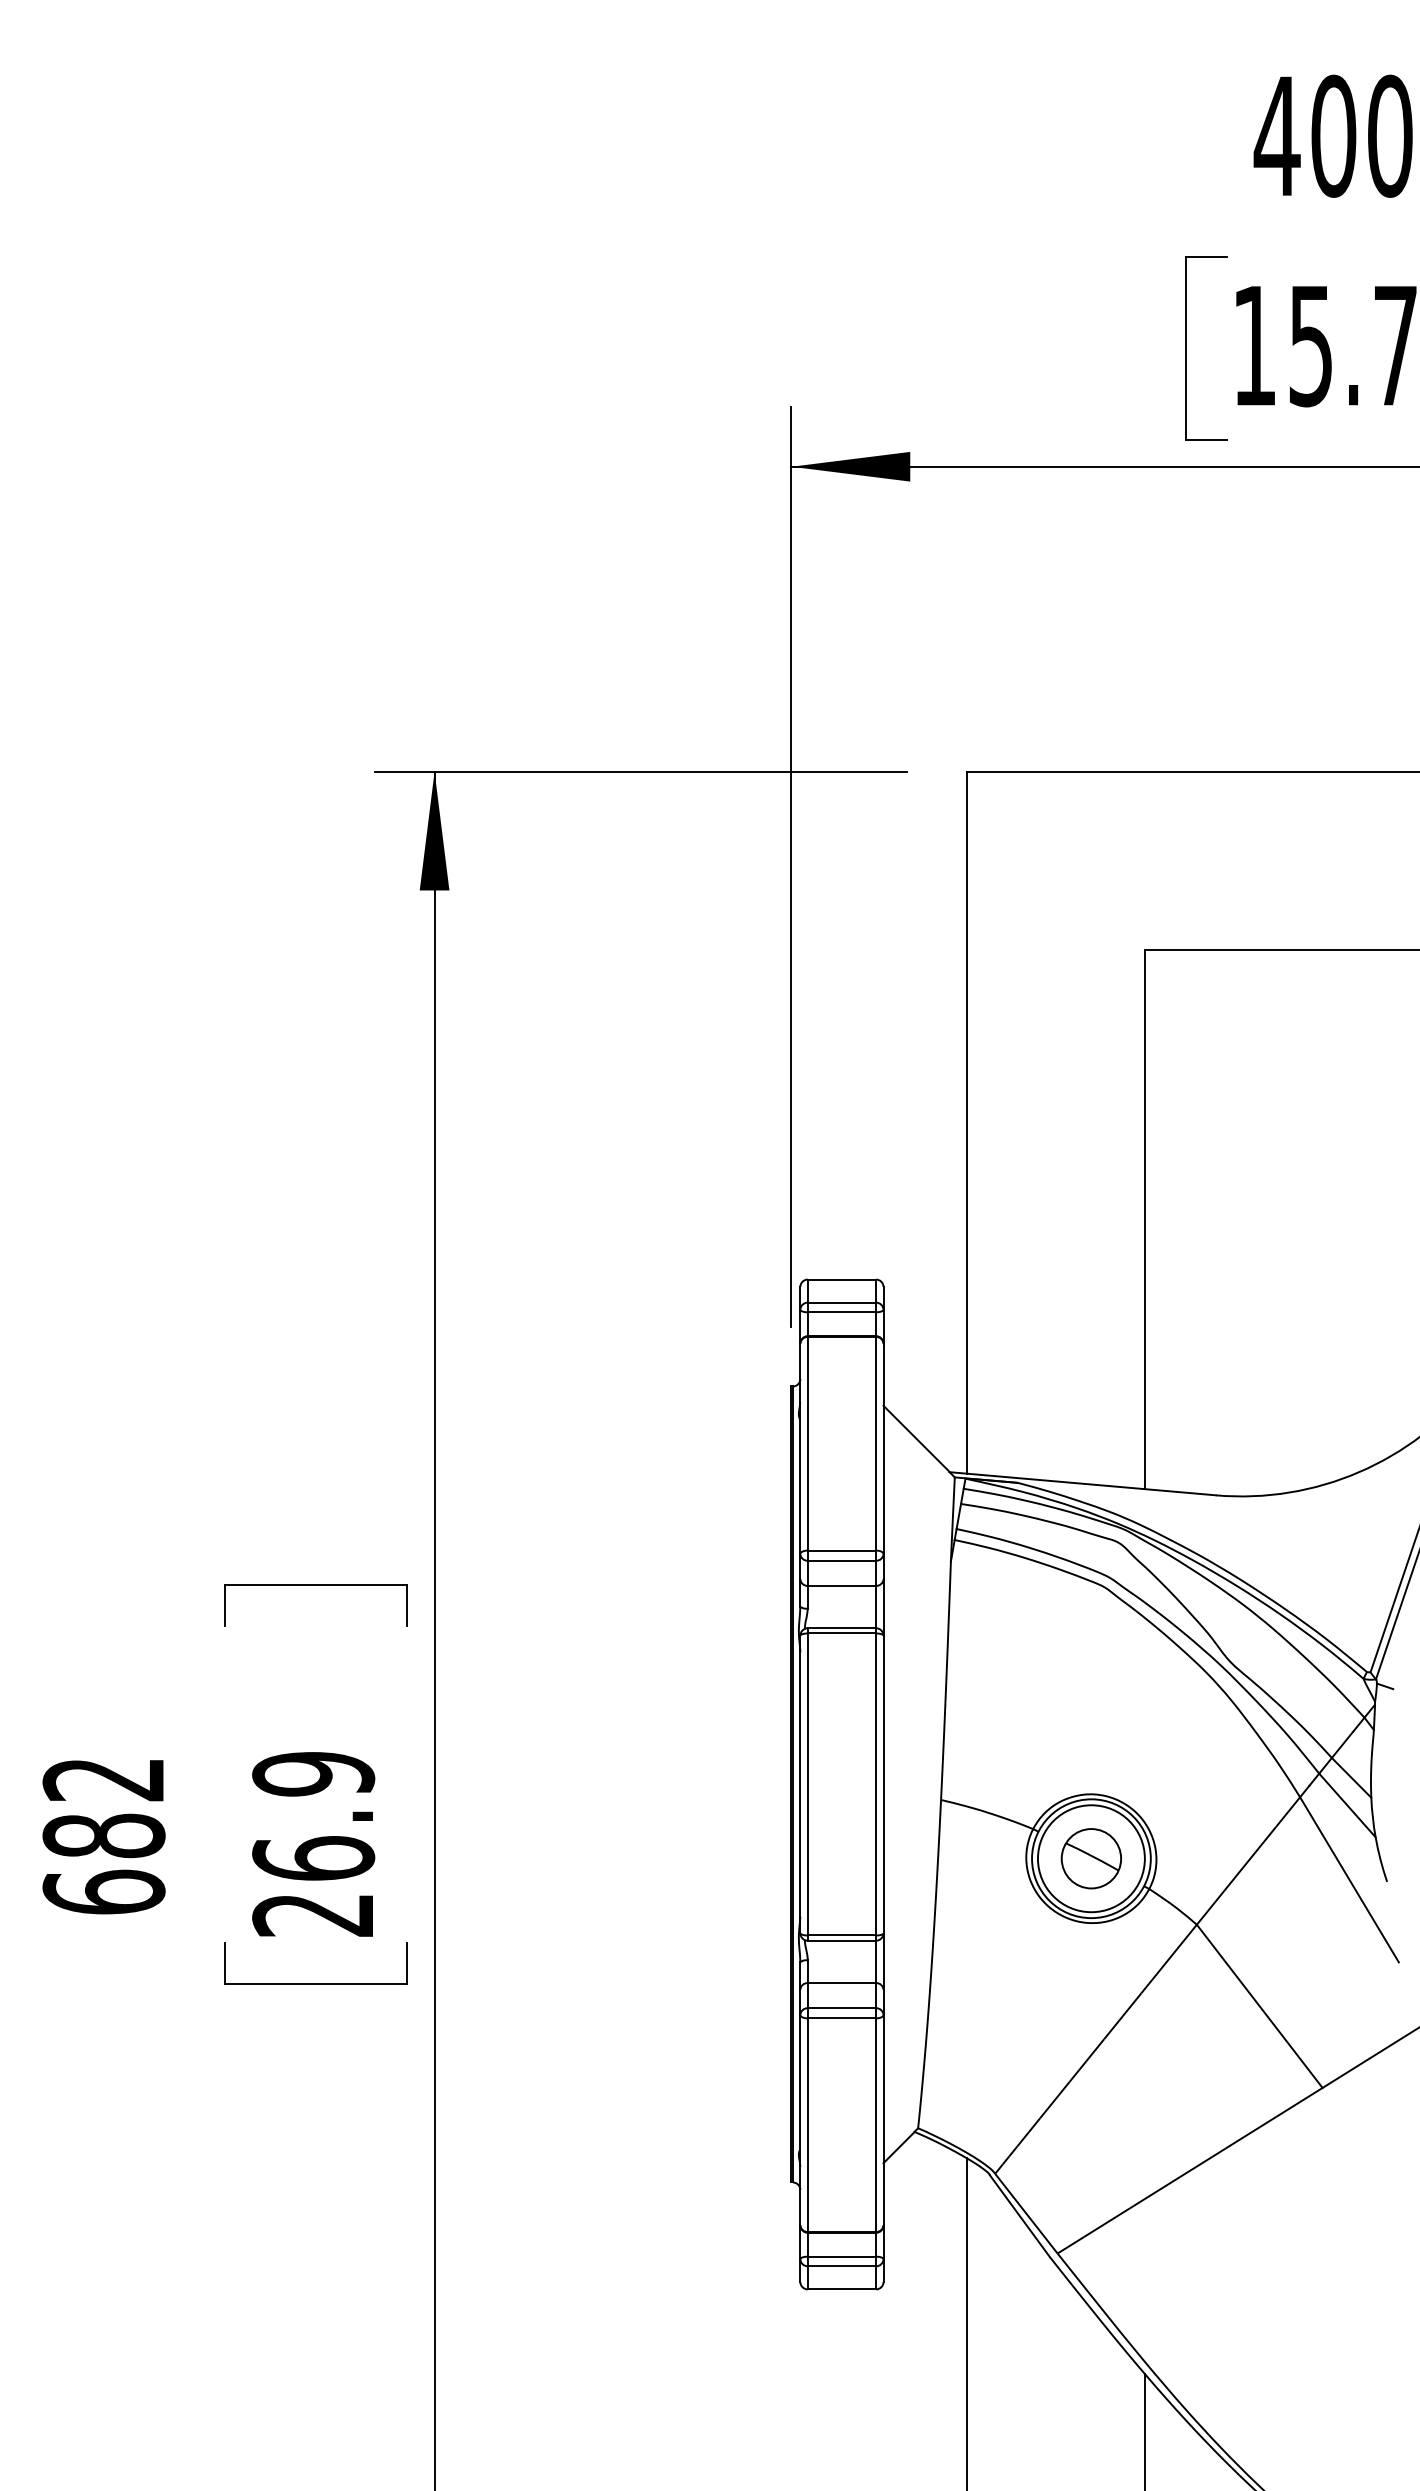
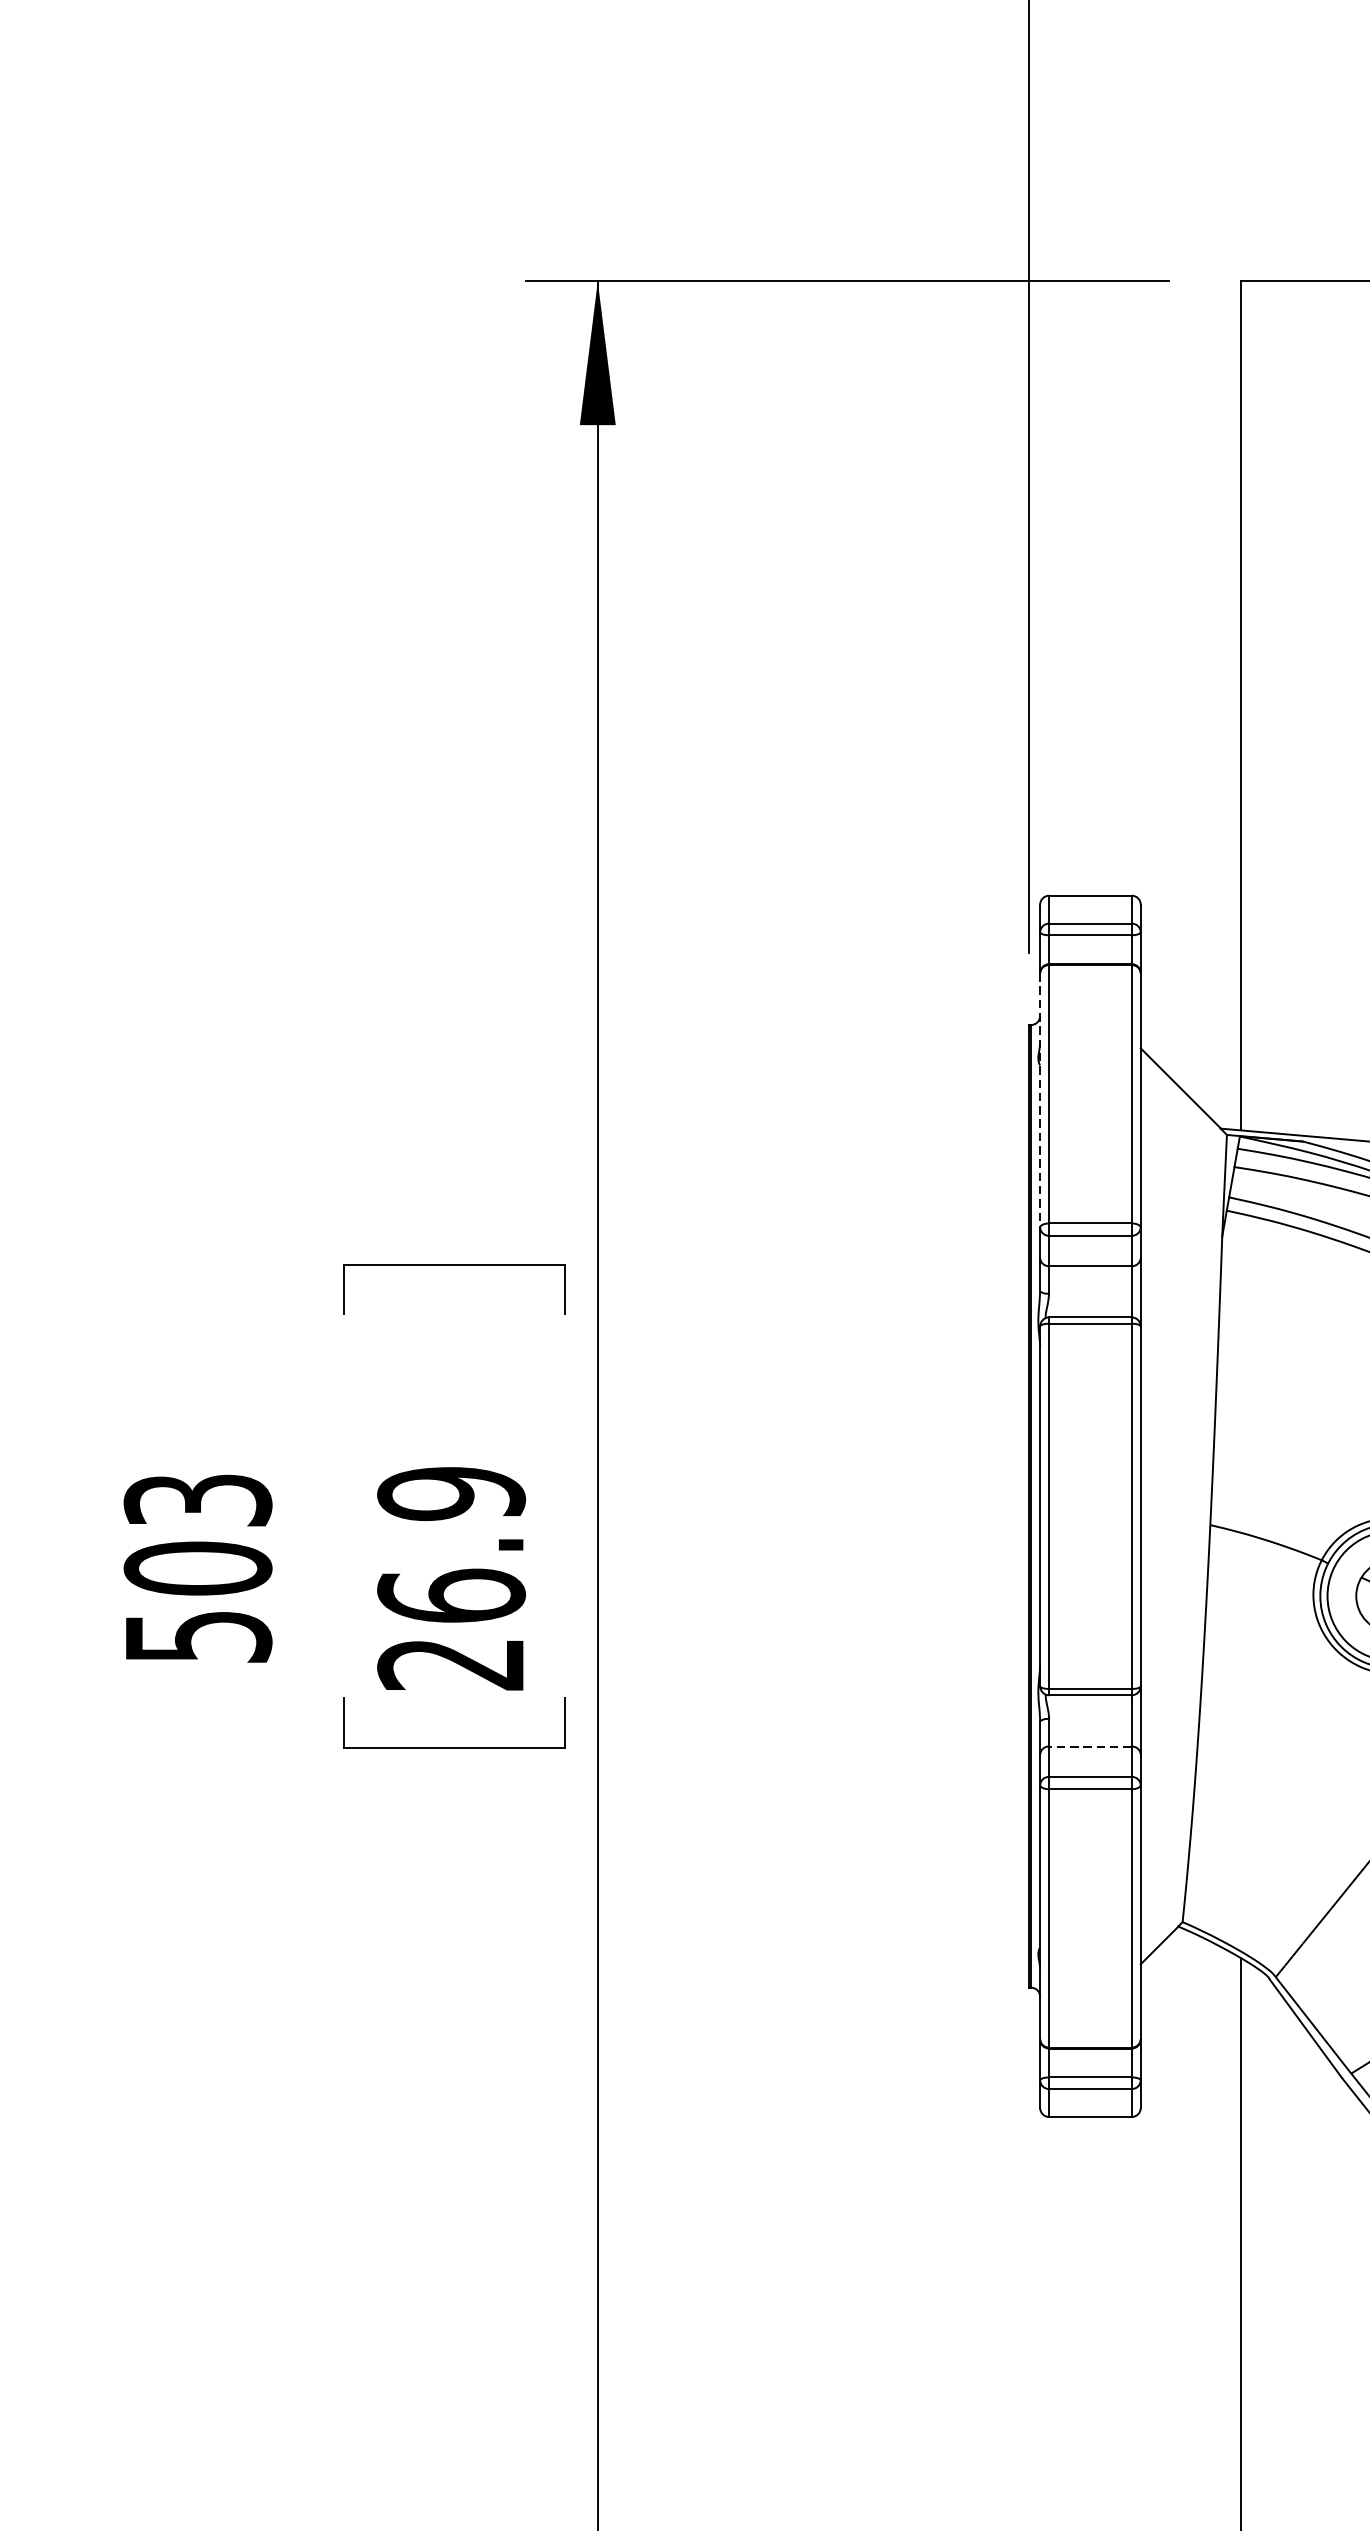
line: (800, 1449) -> (1040, 1101), solid -> dashed
text: (103, 1836) -> (197, 1569), 682 -> 503
line: (841, 1983) -> (1089, 1747), solid -> dashed

